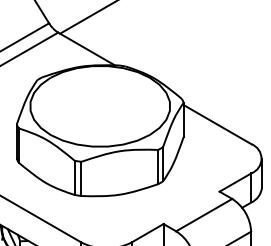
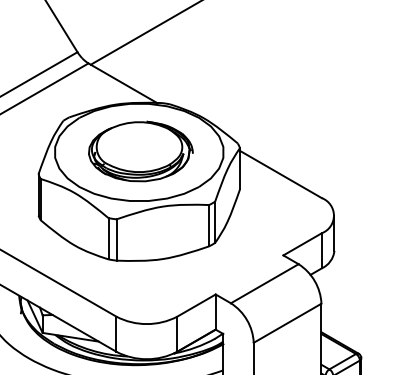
part: (101, 105) -> (140, 151), added

